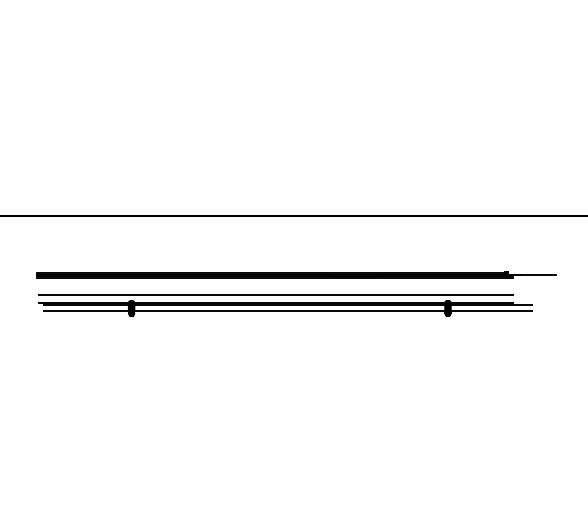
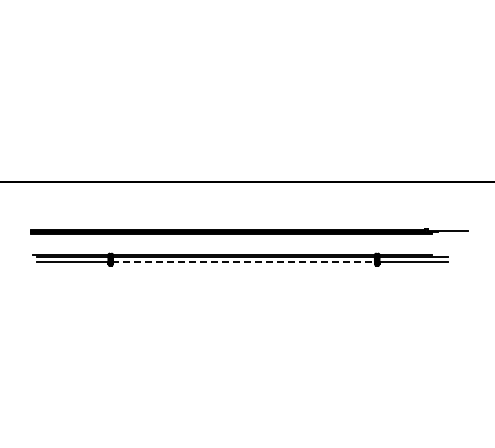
line: (276, 295) -> (232, 248), removed
line: (289, 310) -> (243, 261), solid -> dashed

